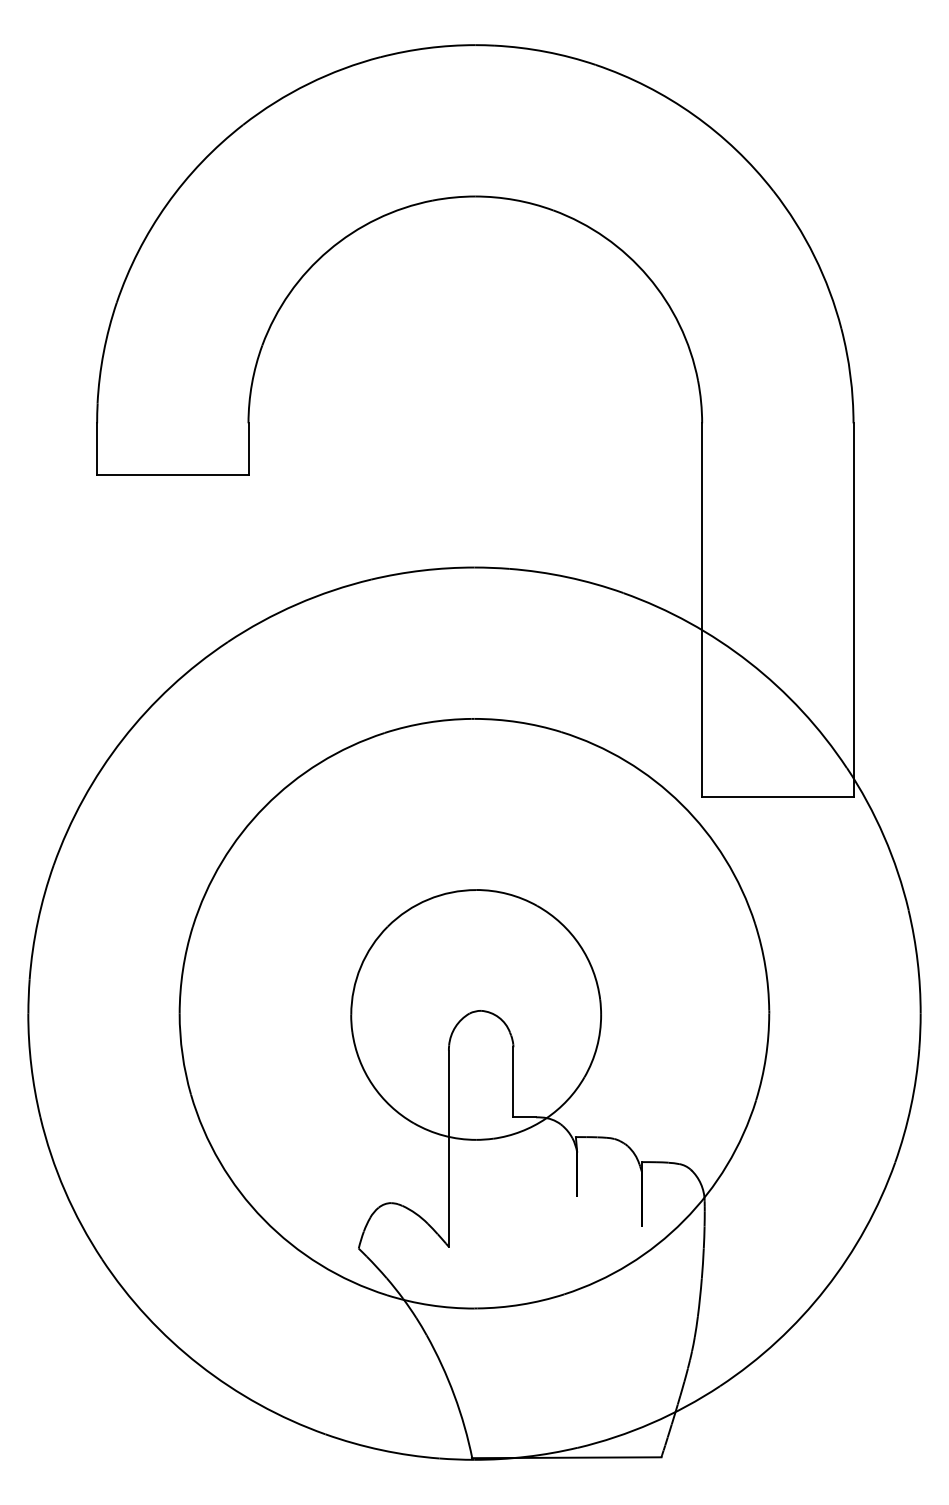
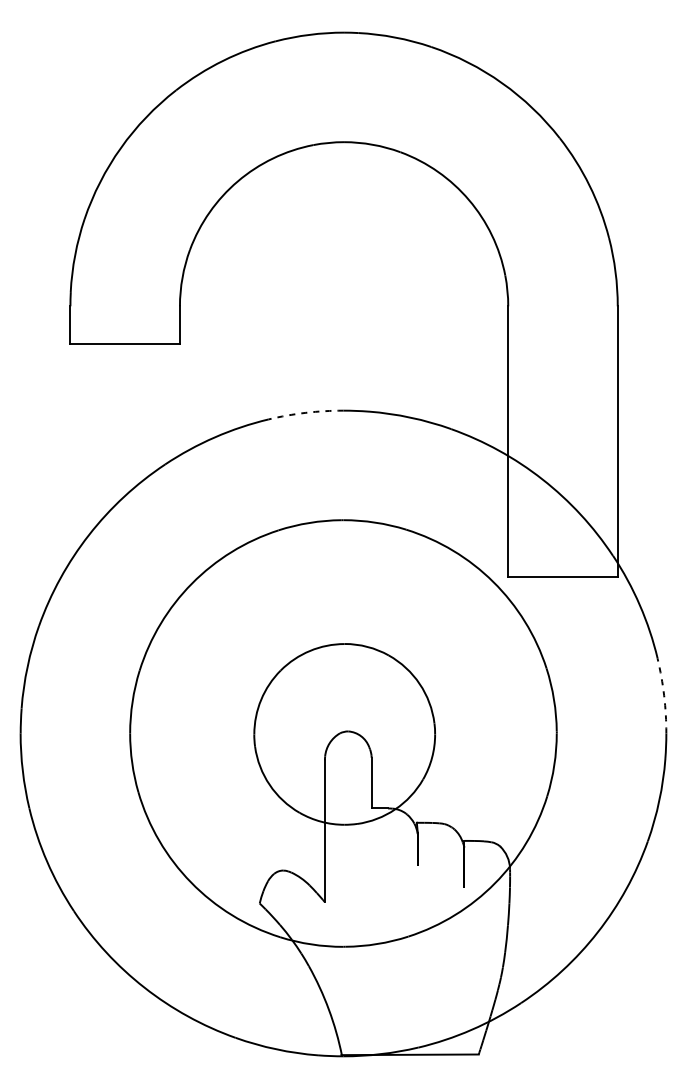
arc: (422, 570) -> (305, 412), solid -> dashed
arc: (917, 961) -> (664, 695), solid -> dashed

